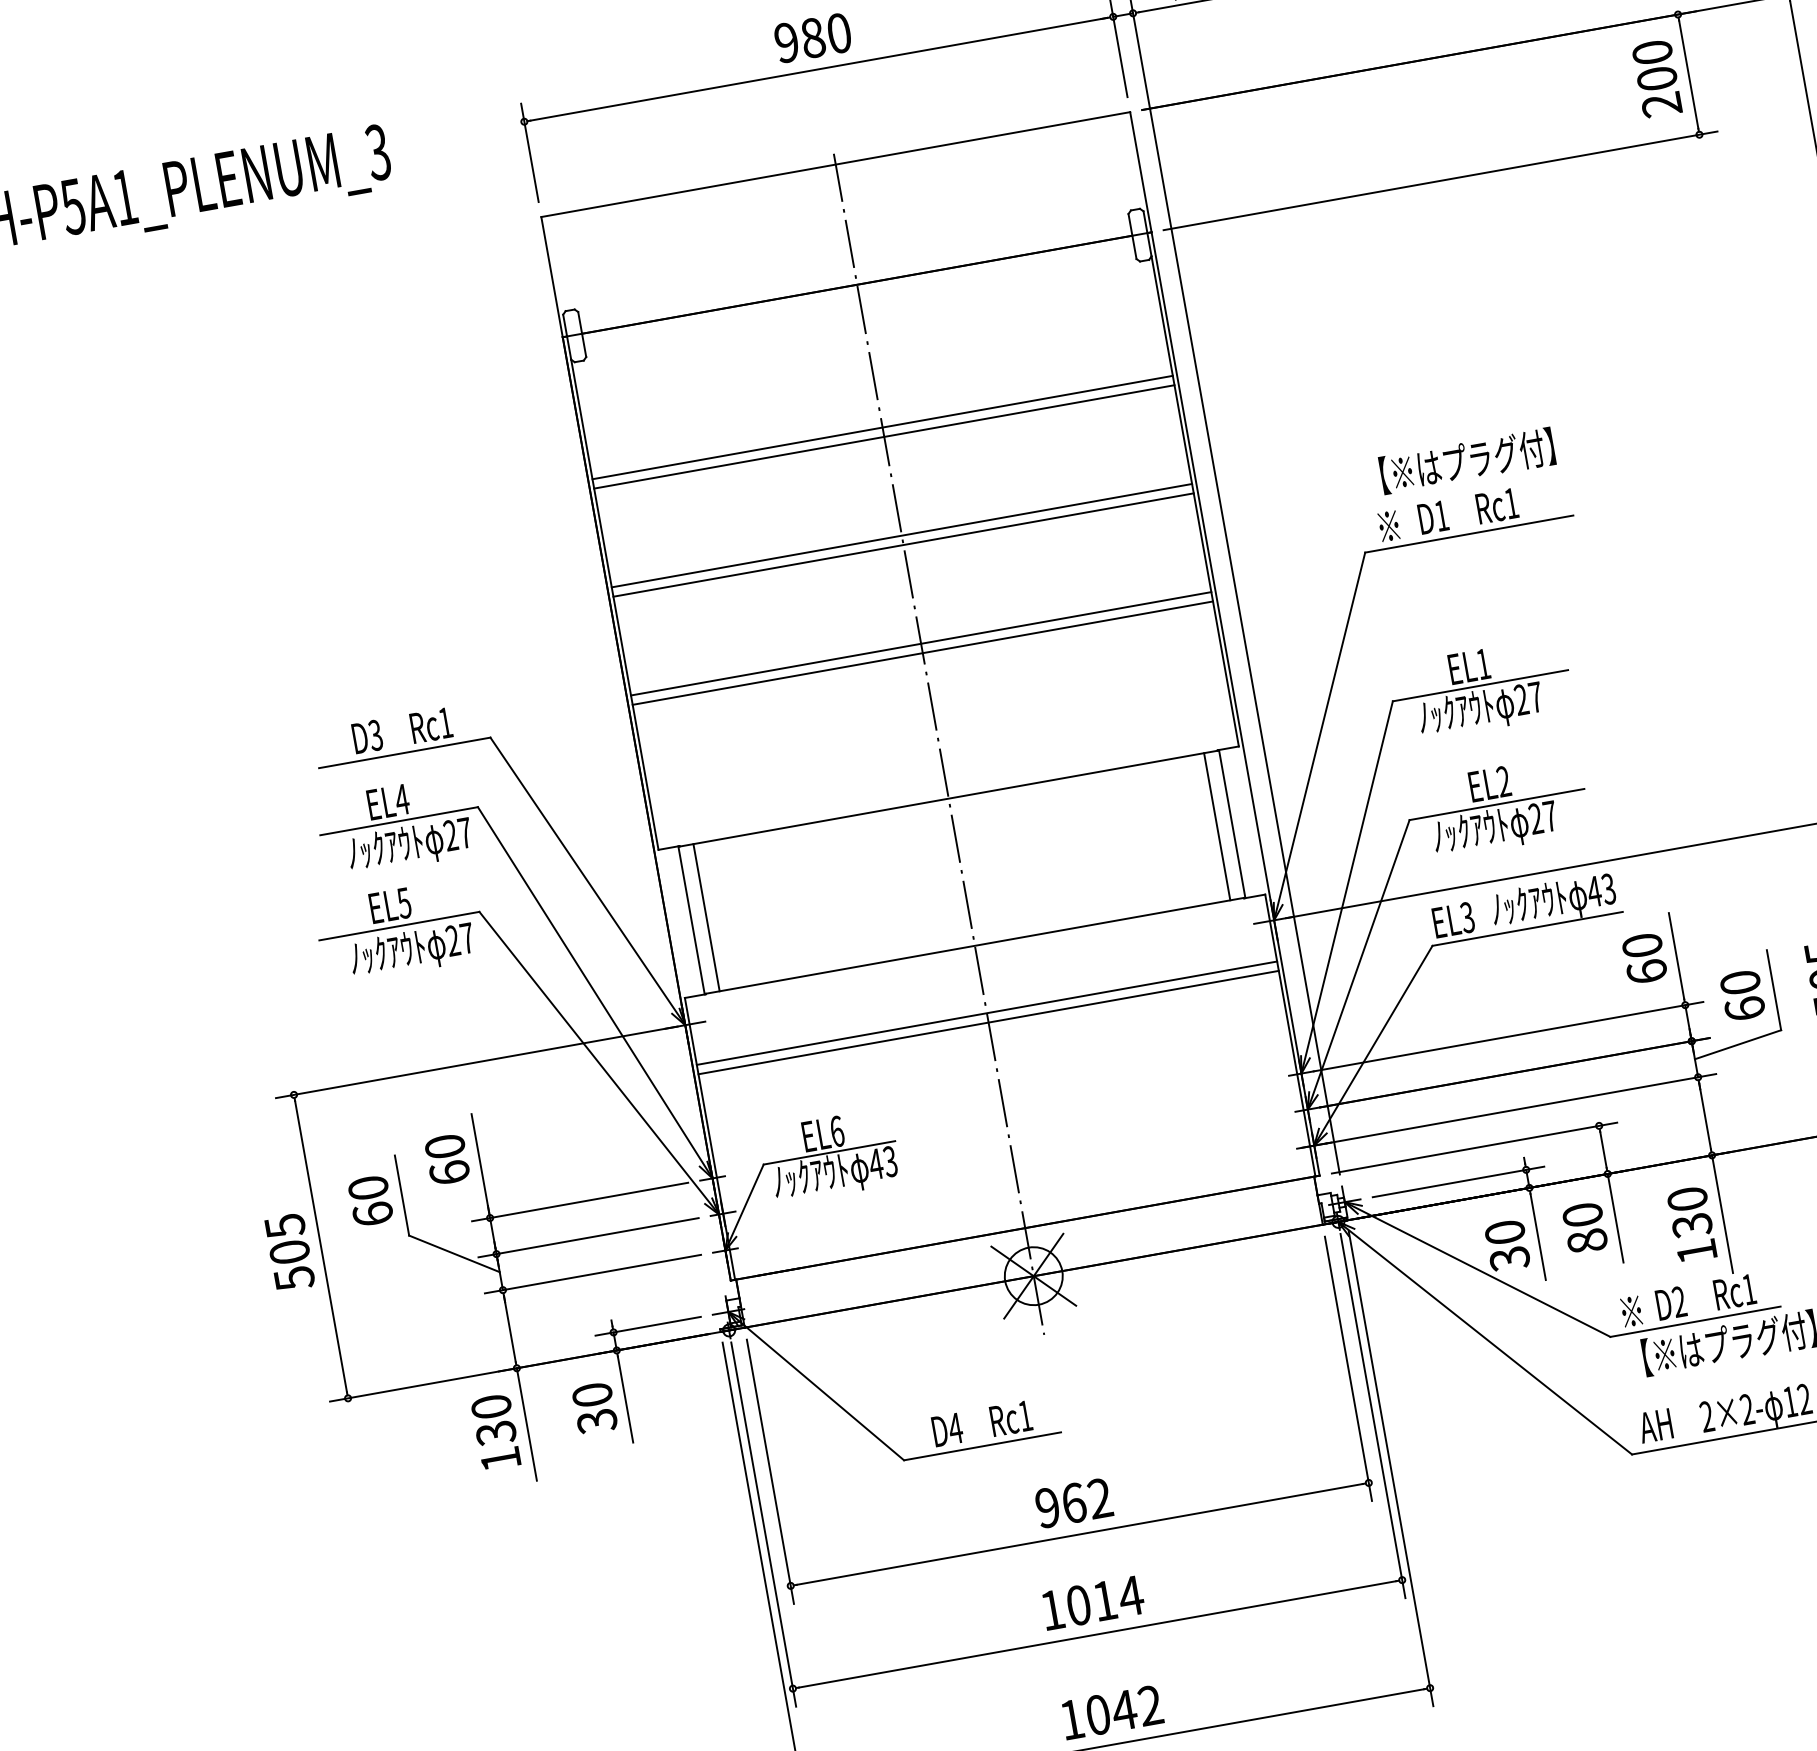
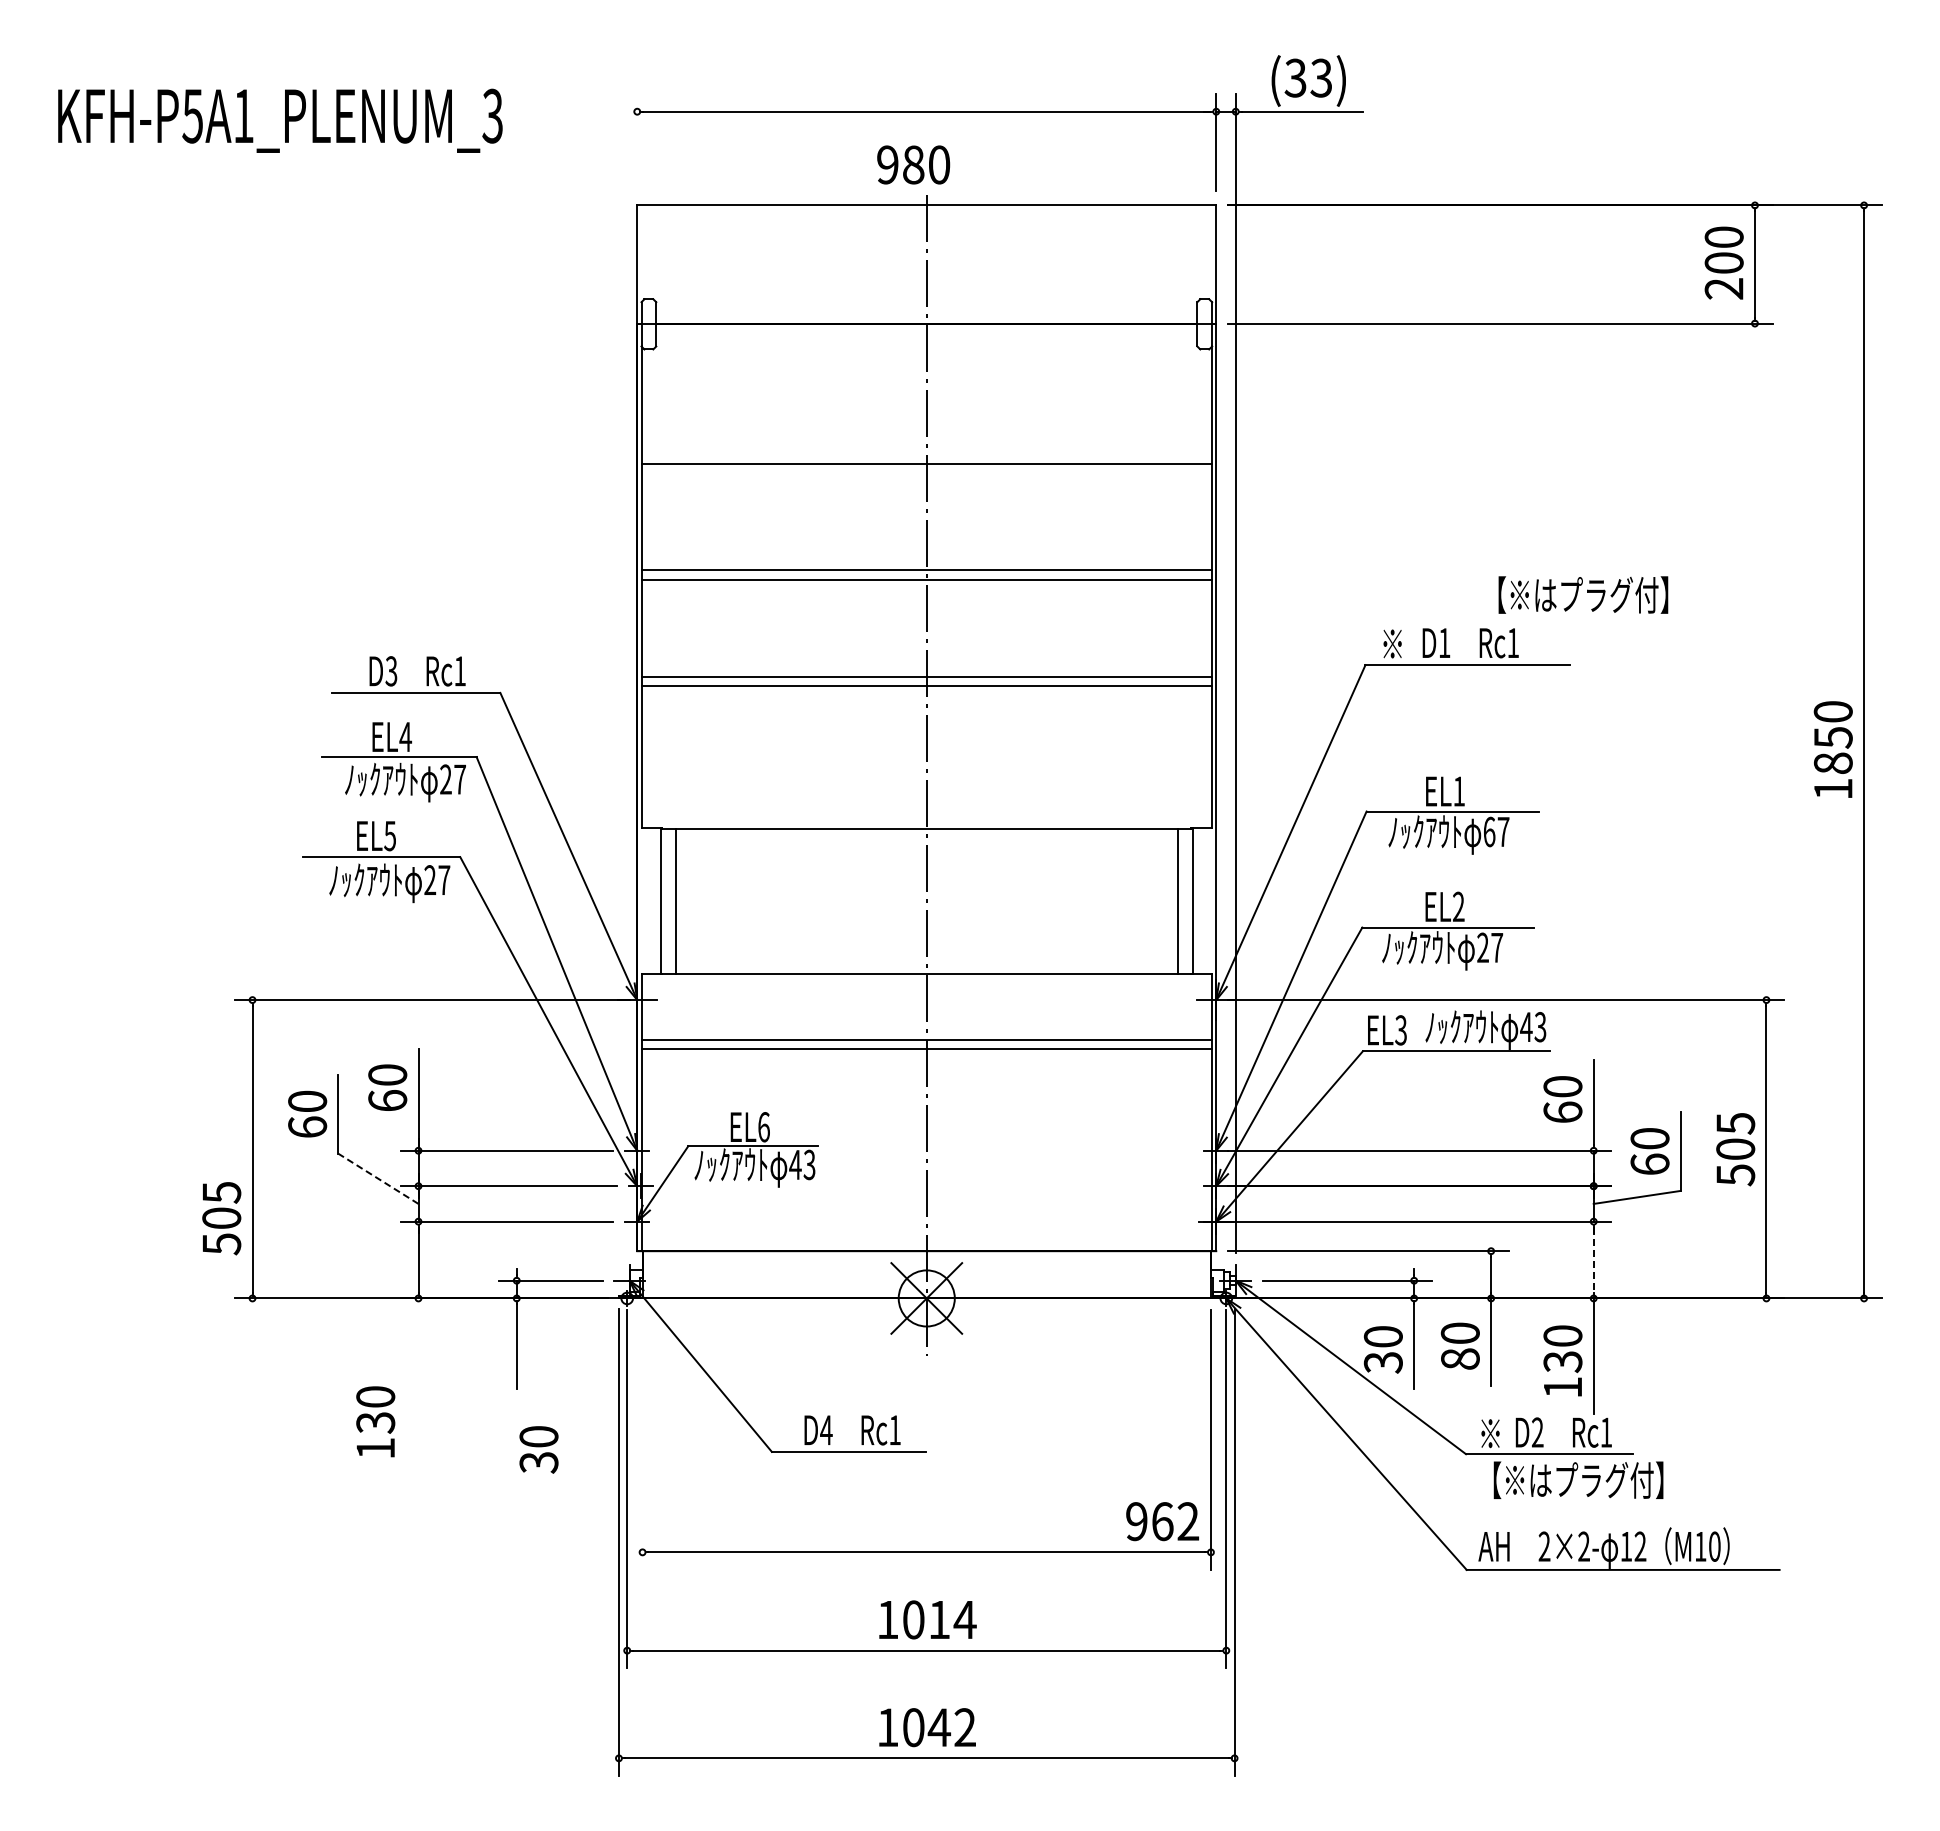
text: (812, 37) -> (913, 164), moved
line: (530, 153) -> (637, 142), removed
line: (884, 437) -> (926, 473), removed
text: (1467, 460) -> (1583, 594), moved
text: (1521, 699) -> (1489, 831), 27 -> 67
line: (1704, 1116) -> (1593, 1260), solid -> dashed
text: (289, 1252) -> (221, 1218), moved
line: (454, 1253) -> (378, 1178), solid -> dashed
text: (594, 1408) -> (538, 1449), moved
line: (526, 1424) -> (418, 1353), removed
text: (495, 1431) -> (375, 1421), moved
line: (770, 1472) -> (642, 1440), removed
text: (1073, 1503) -> (1162, 1521), moved

